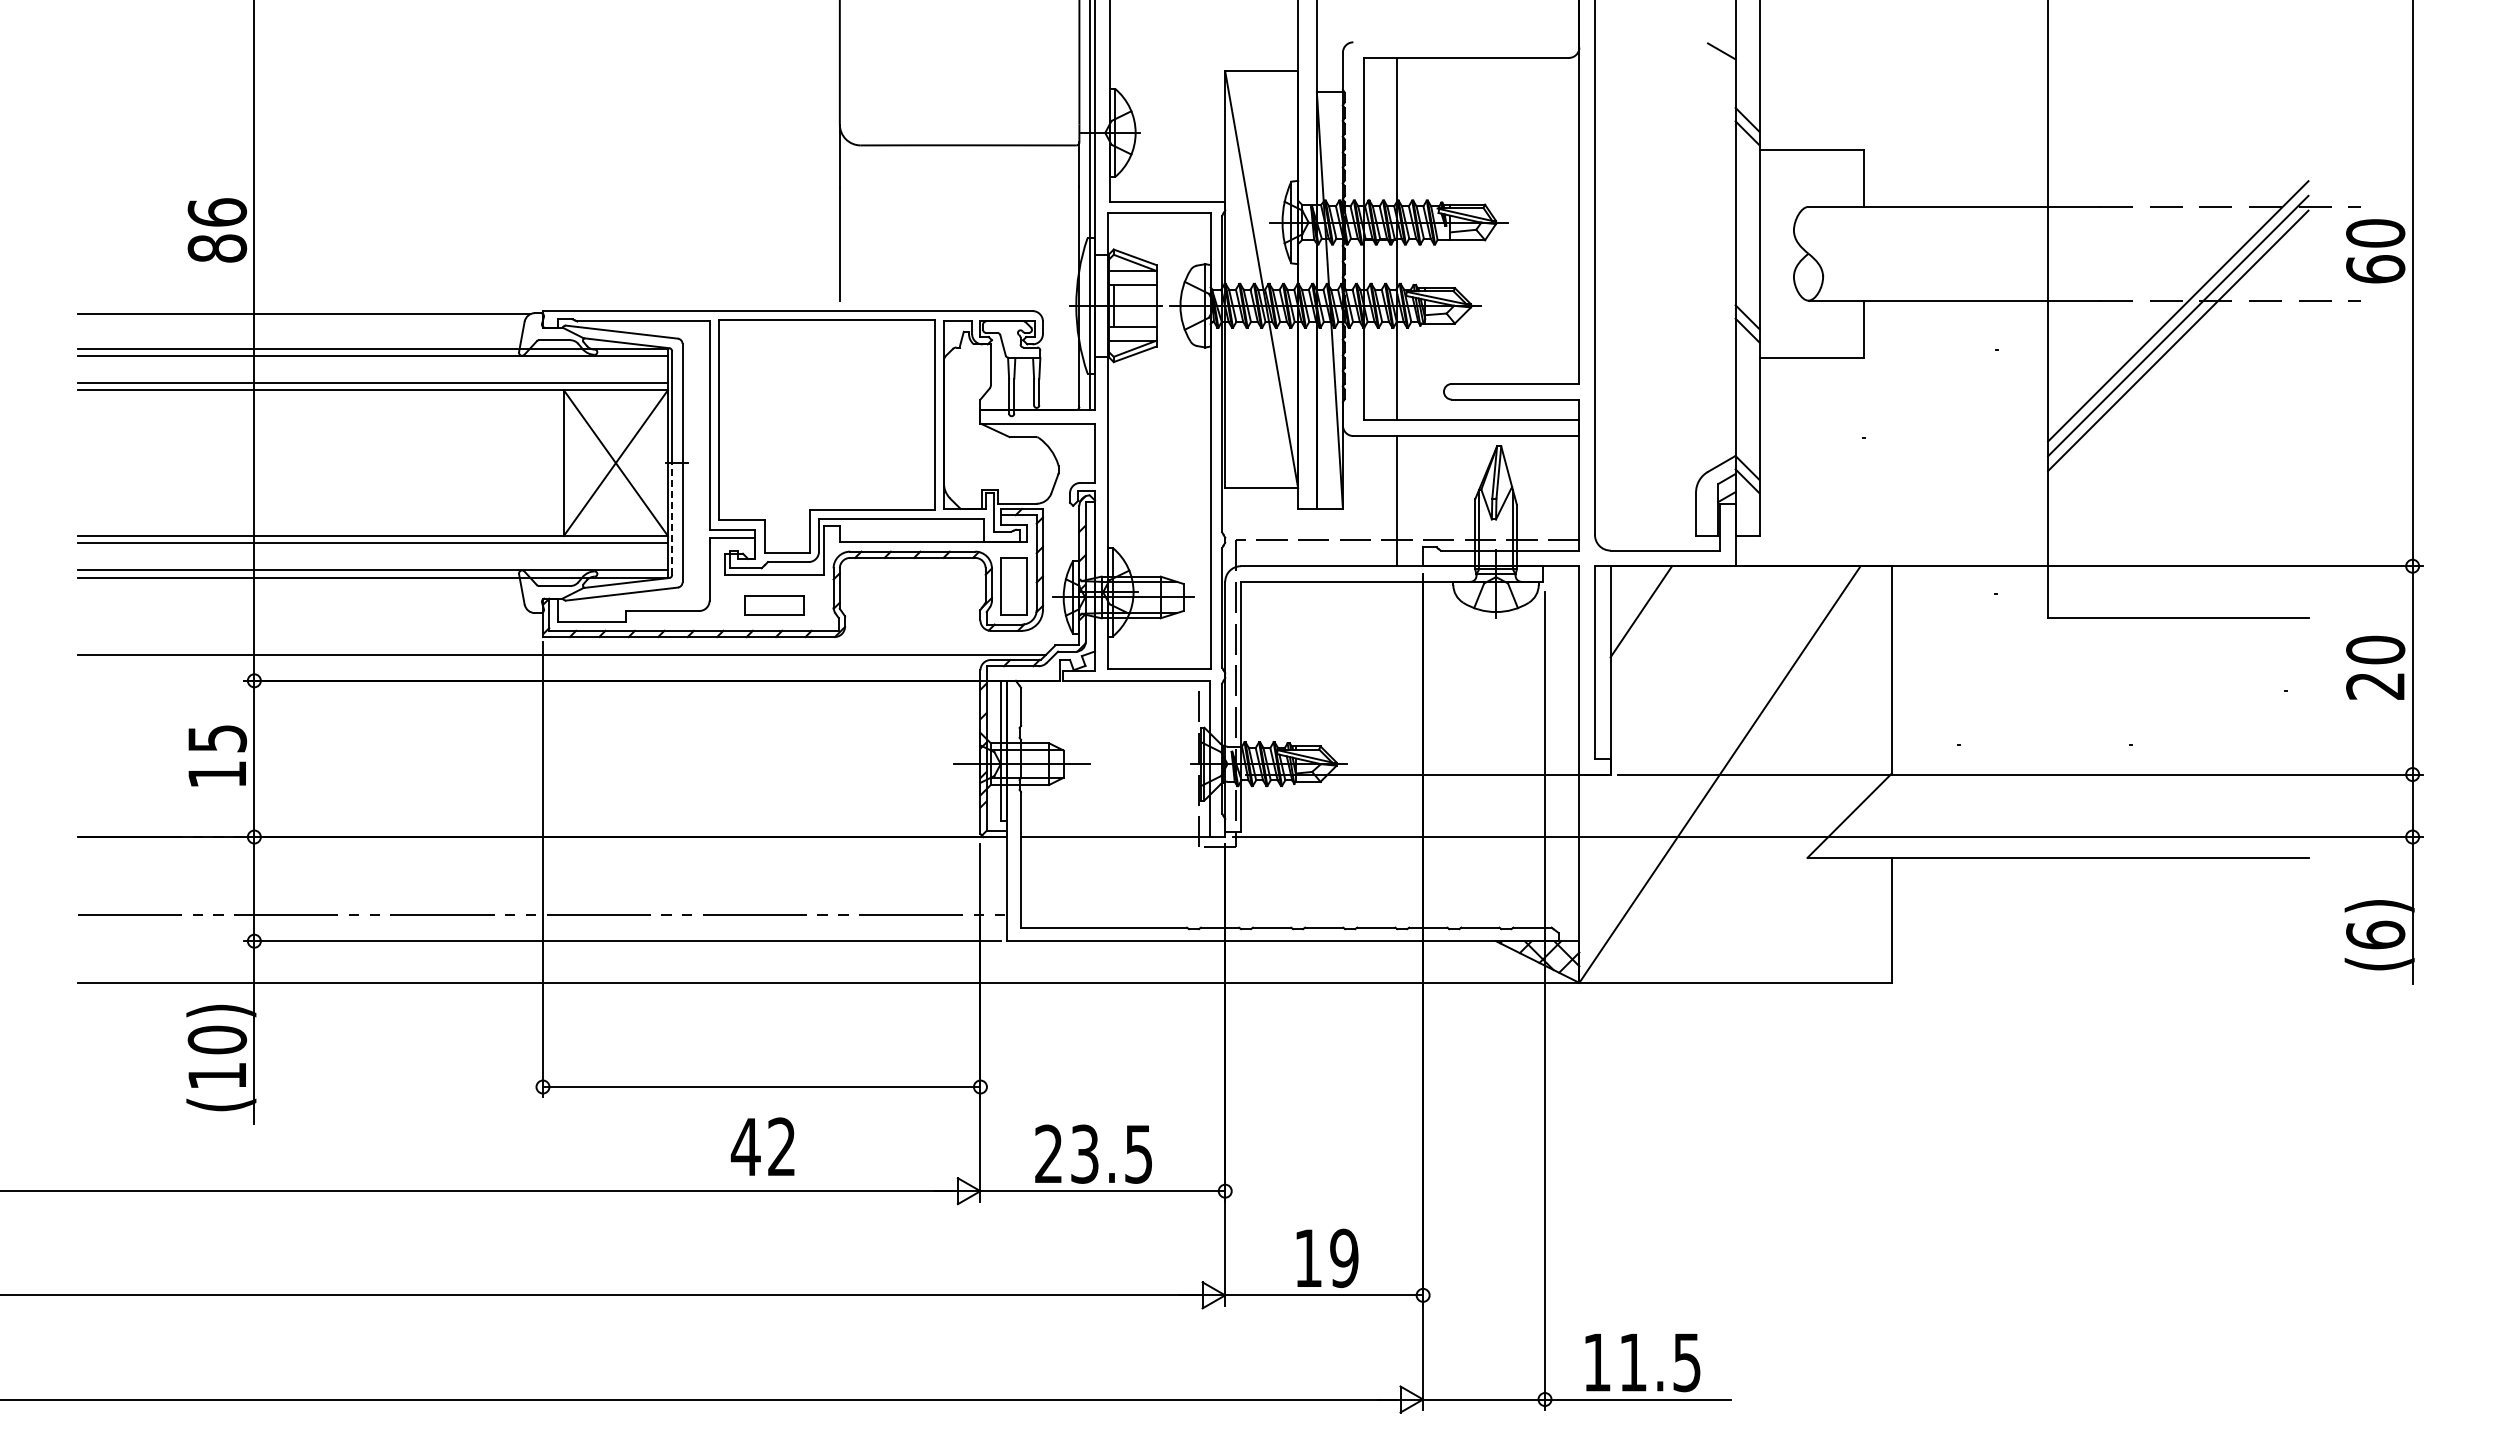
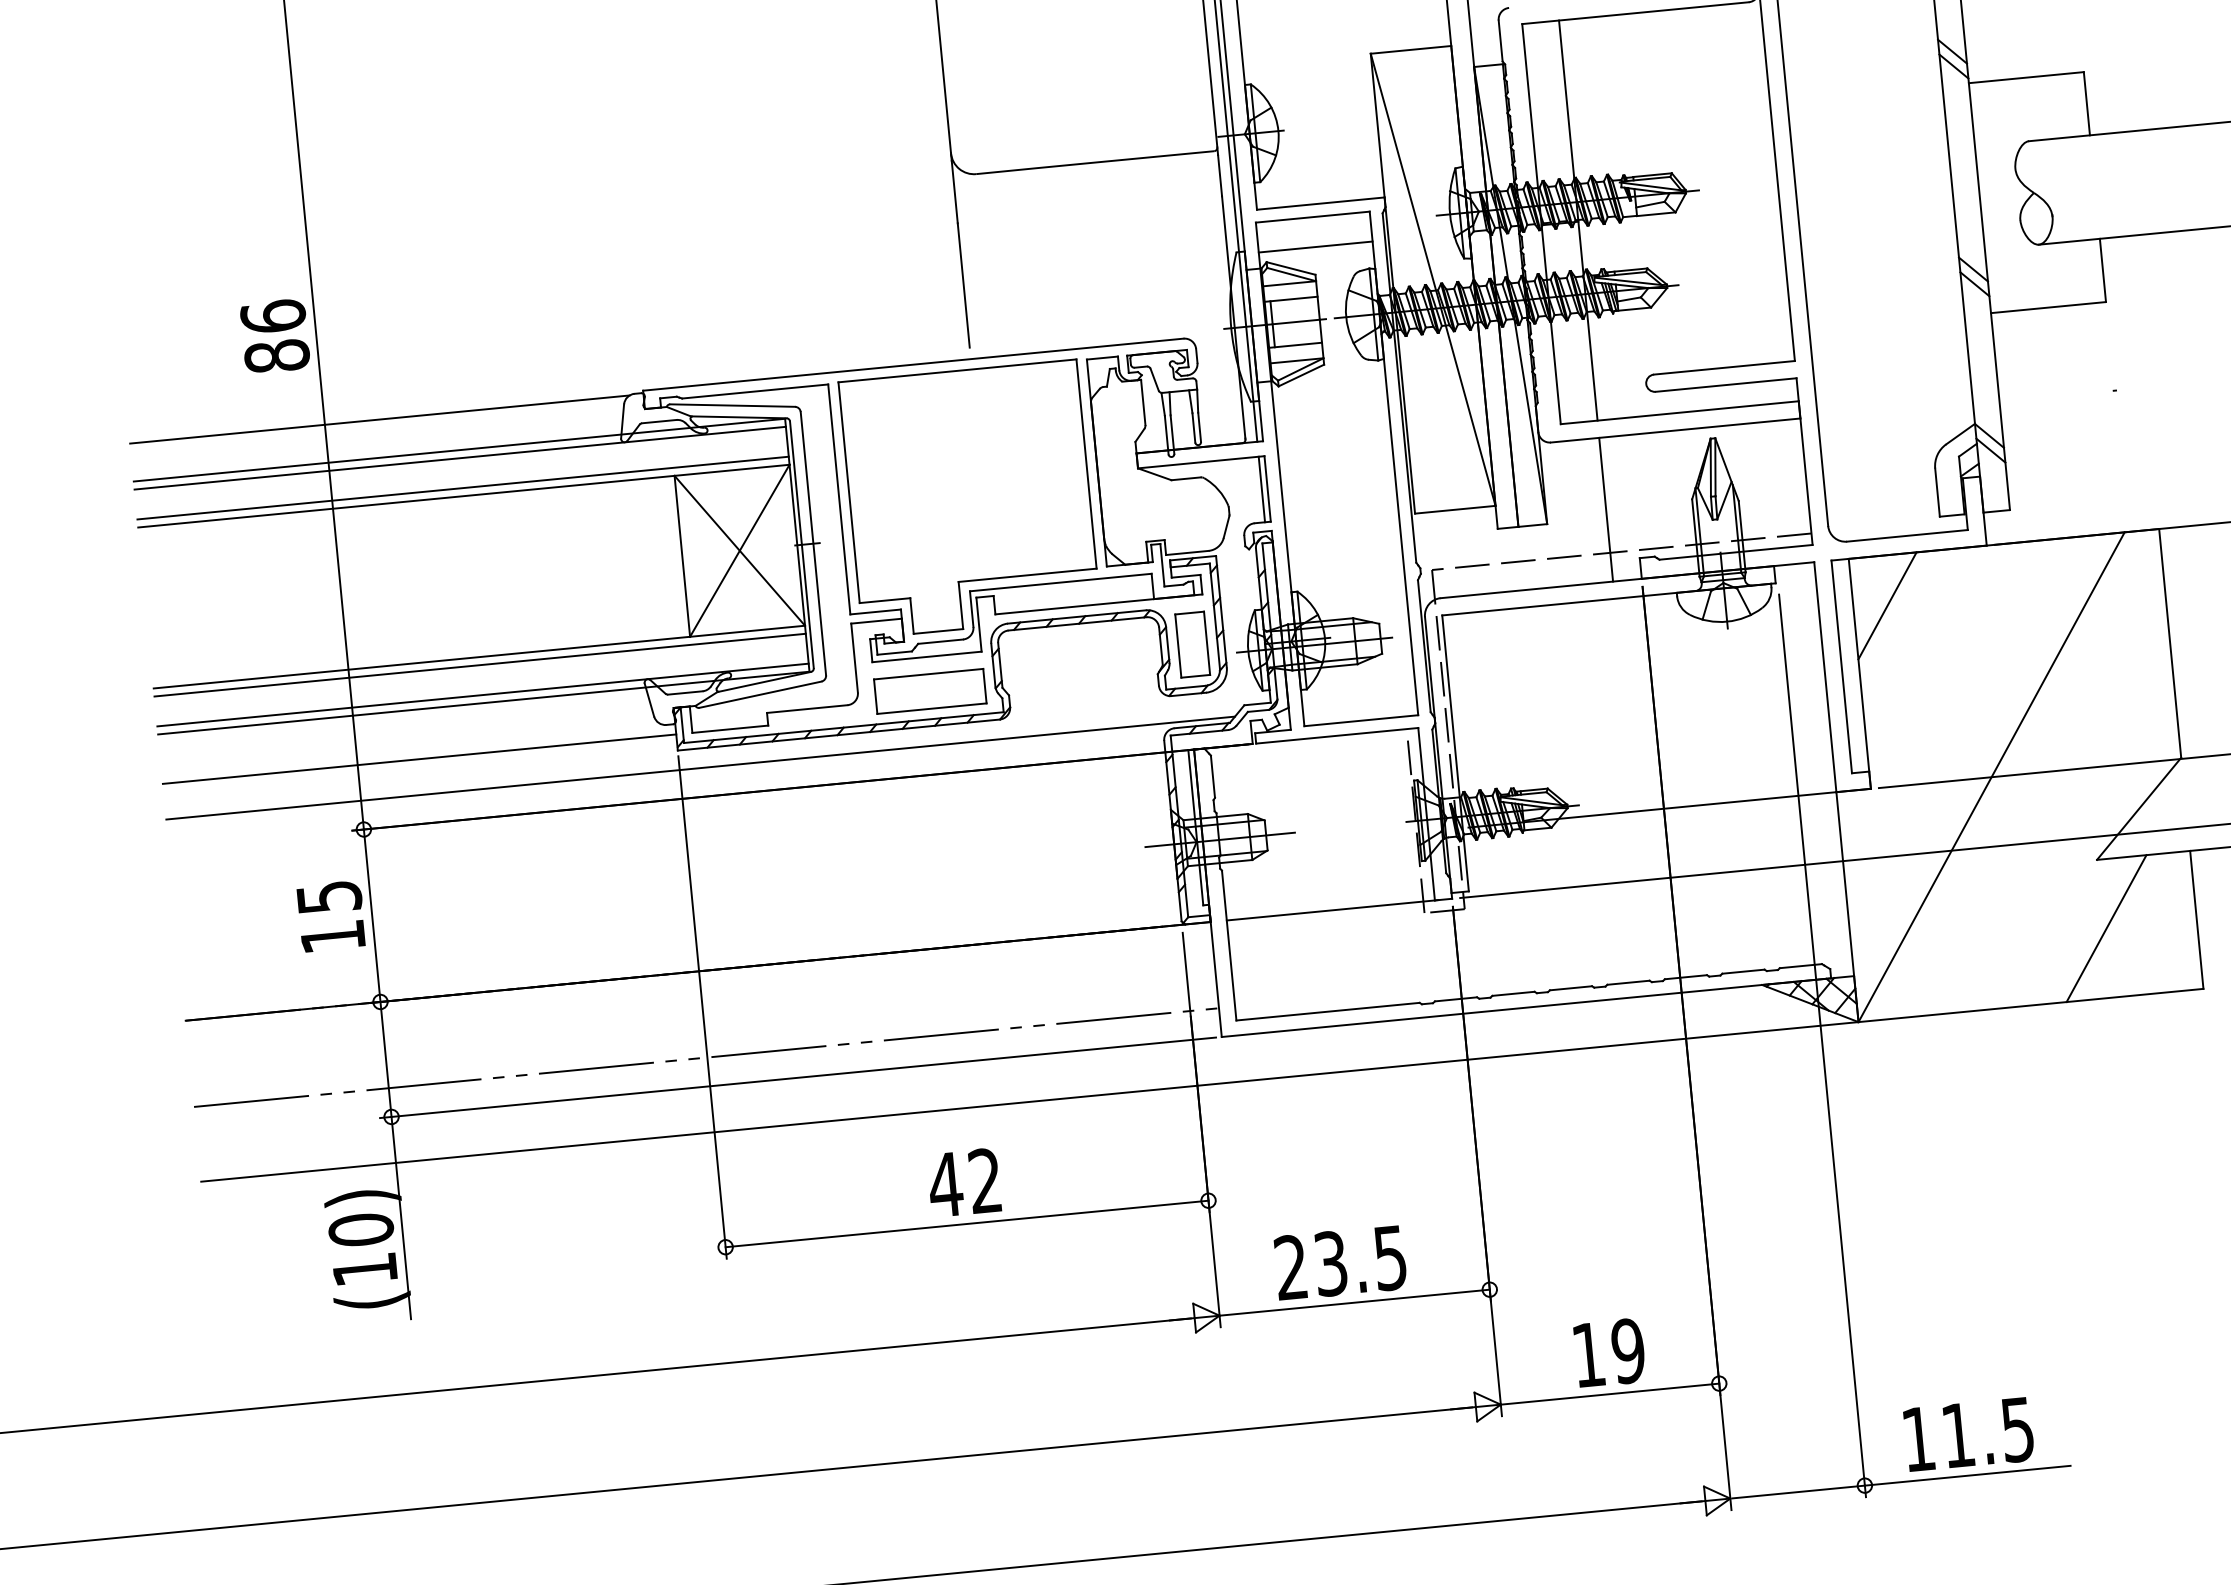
line: (1158, 240) -> (1315, 247), added
line: (1089, 452) -> (1261, 488), added
line: (672, 519) -> (808, 607), dashed -> solid
part: (774, 605) -> (930, 691), size x1.67
line: (309, 622) -> (418, 759), added
line: (1809, 919) -> (2105, 927), added
text: (762, 1146) -> (963, 1182), moved

